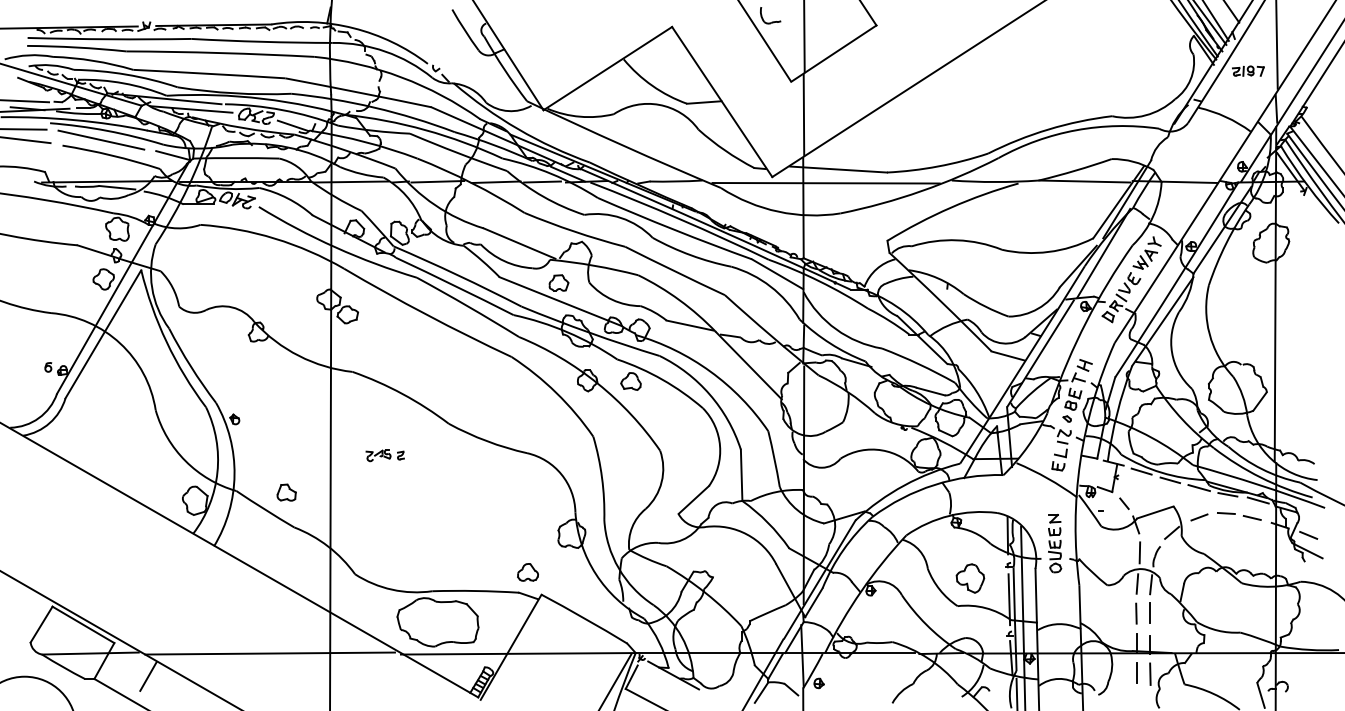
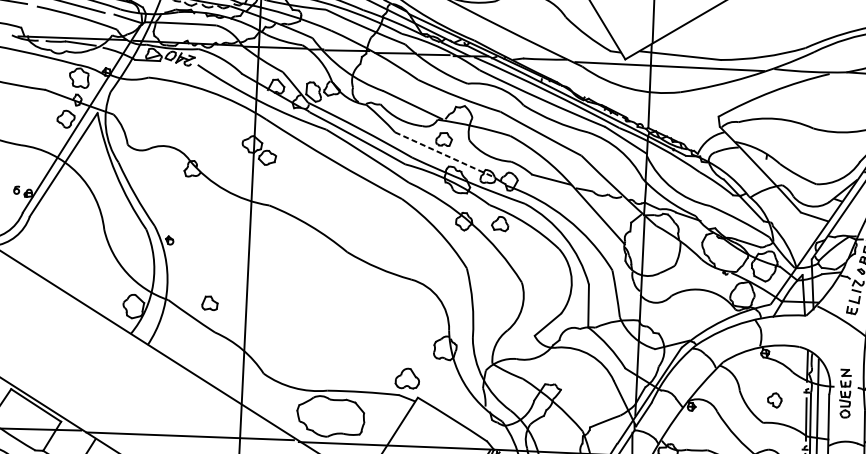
line: (560, 301) -> (444, 154), solid -> dashed
part: (384, 455) -> (292, 276), removed
part: (1055, 543) -> (845, 393), moved
part: (527, 572) -> (407, 378), size x1.4
part: (970, 578) -> (774, 400), size x0.6

